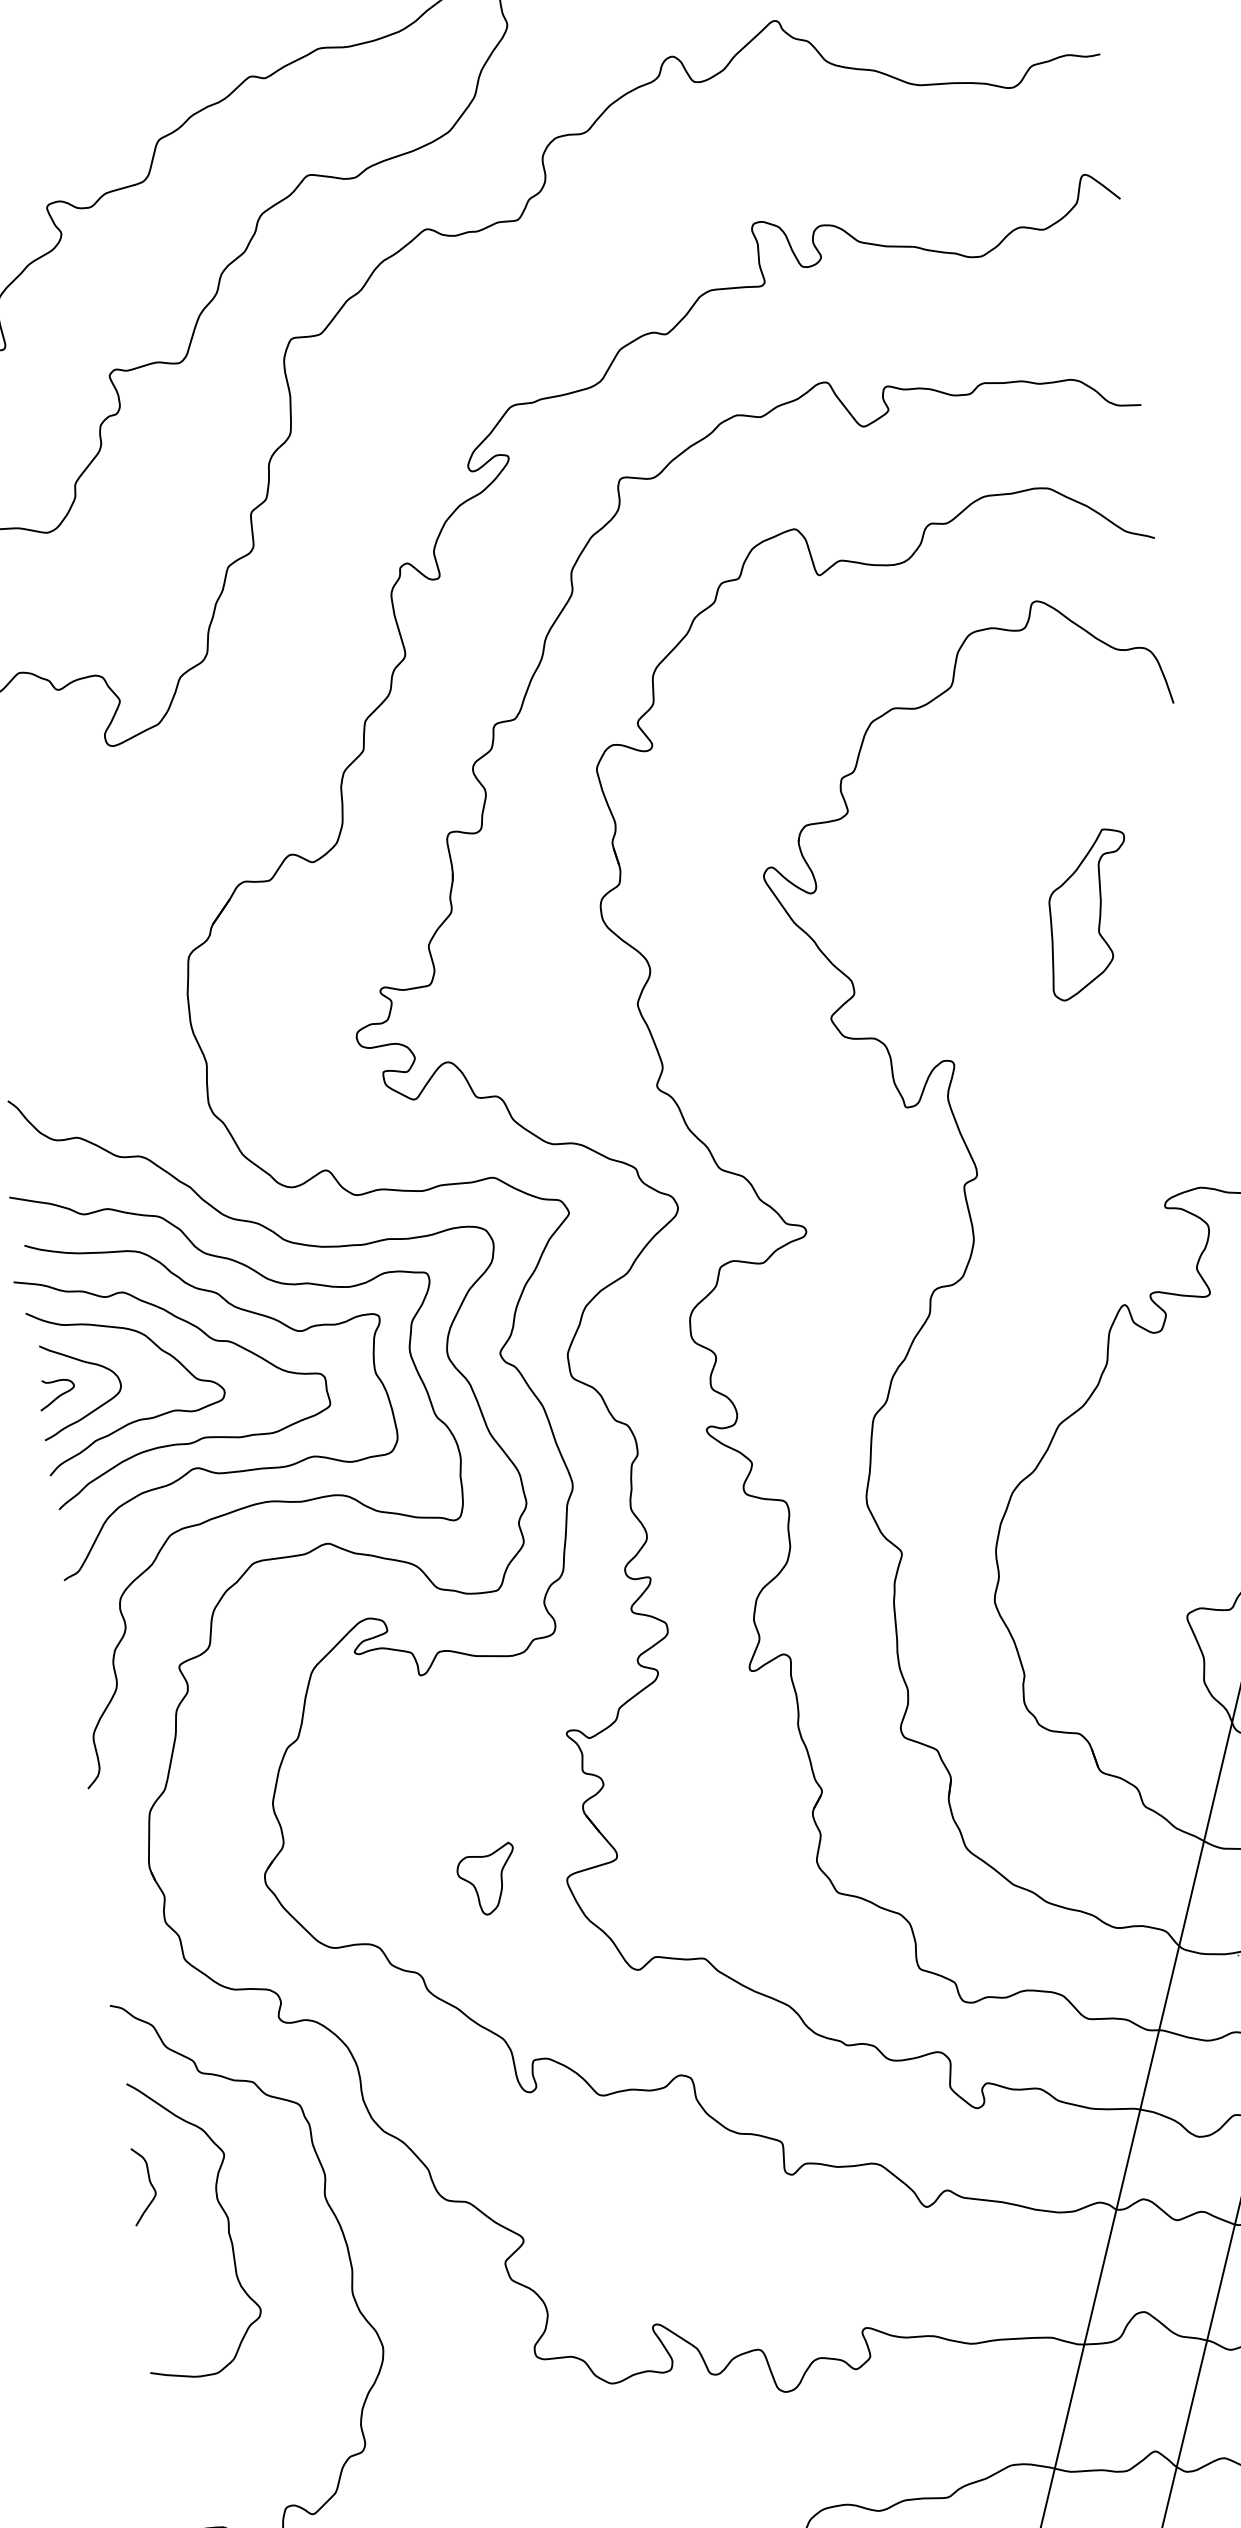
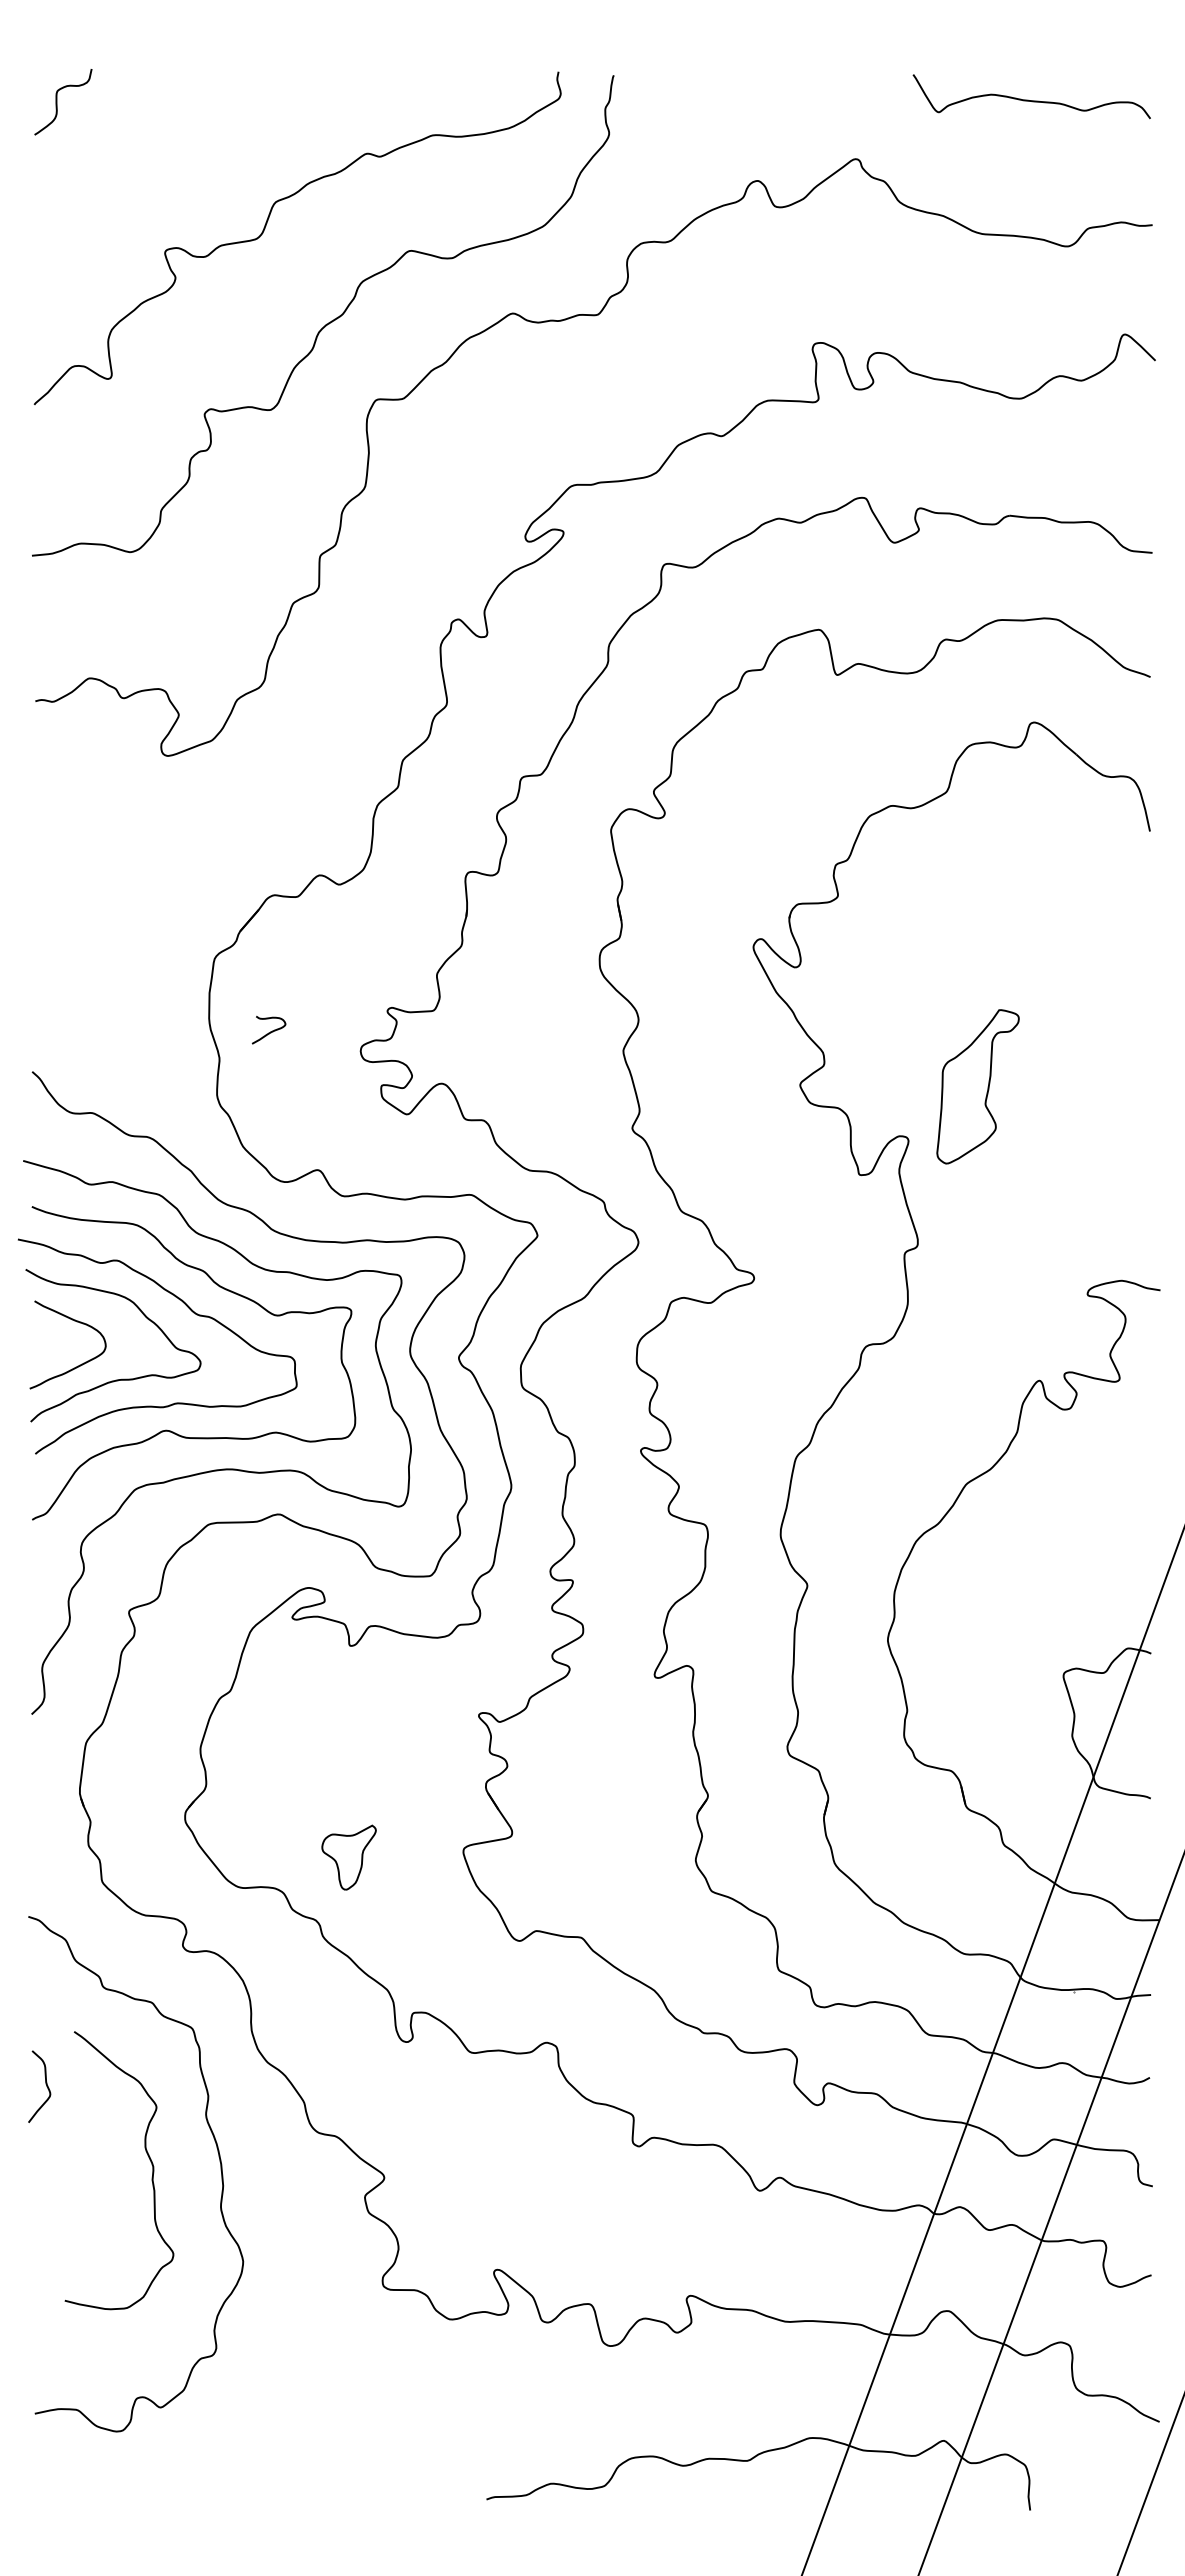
part: (1088, 914) -> (977, 1086), moved
curve: (56, 1396) -> (268, 1032), moved
part: (486, 1879) -> (348, 1857), moved
curve: (223, 2212) -> (149, 2160), moved

